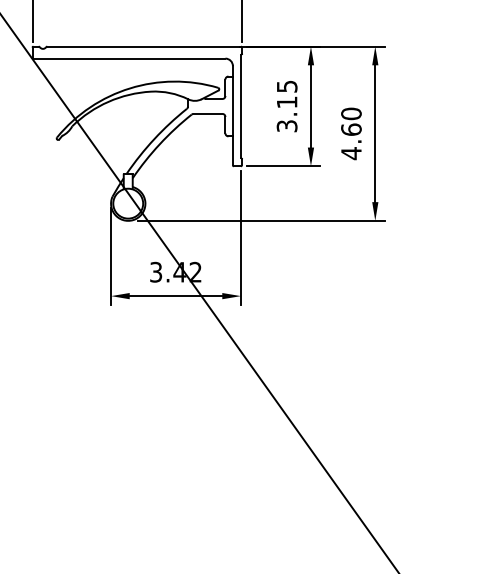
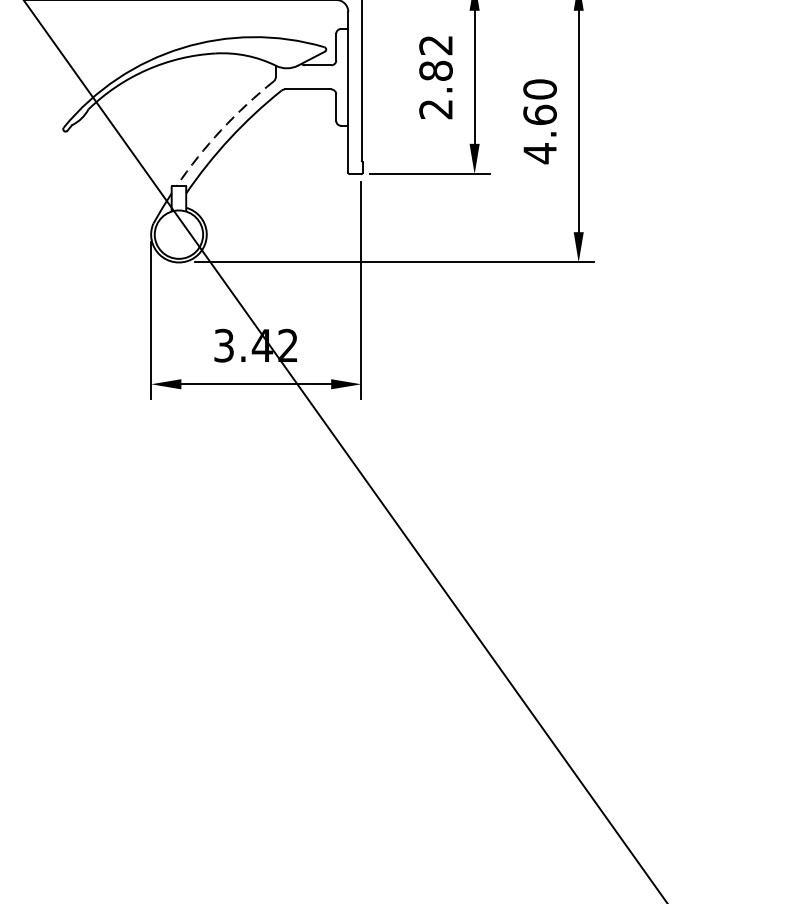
text: (286, 106) -> (435, 77), 3.15 -> 2.82
arc: (154, 139) -> (221, 130), solid -> dashed

